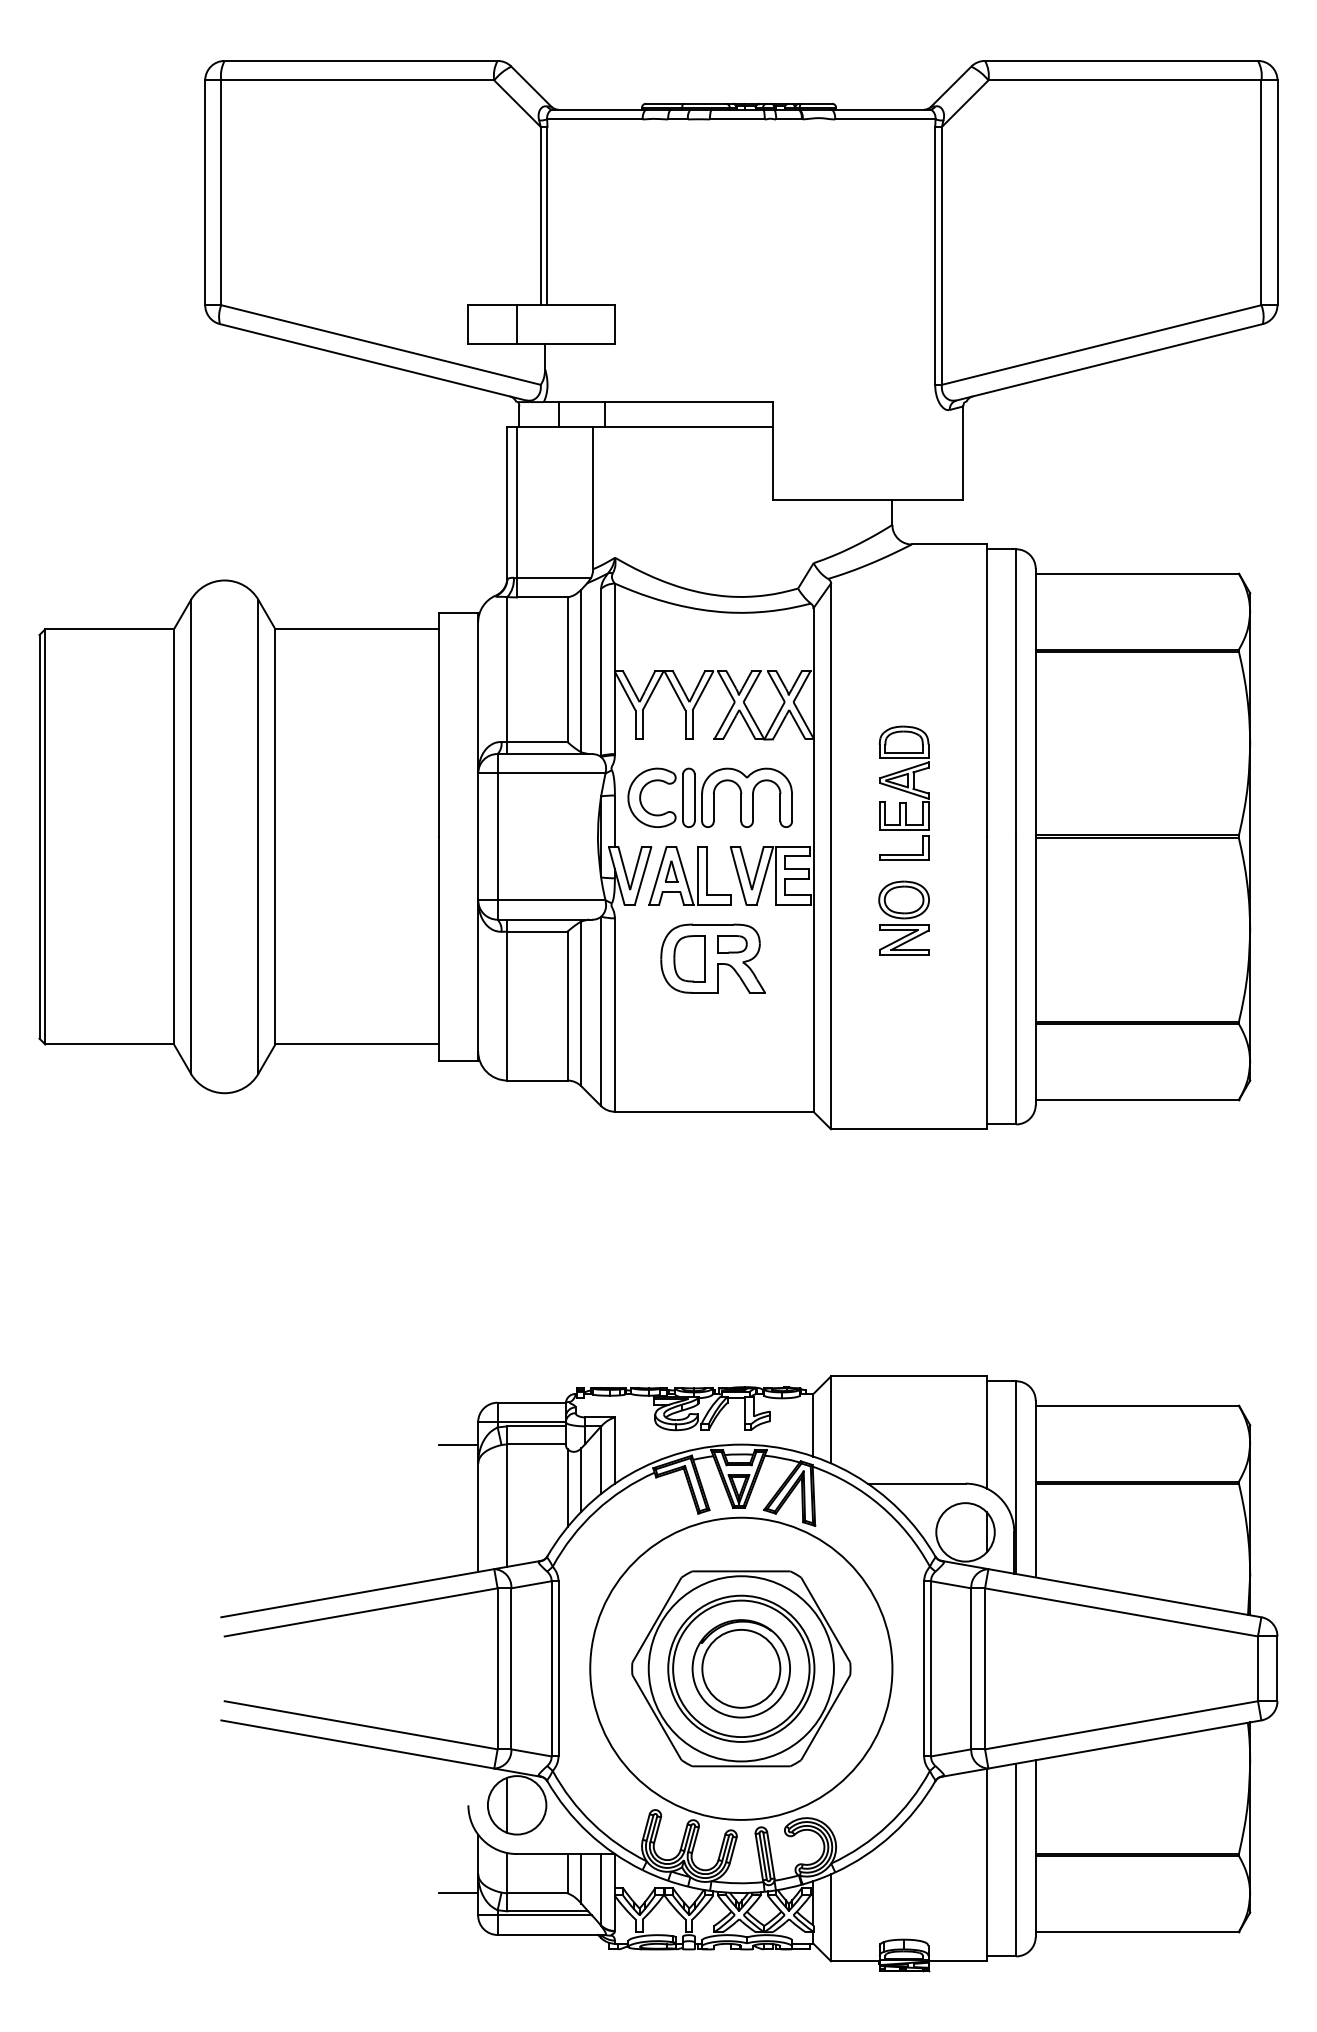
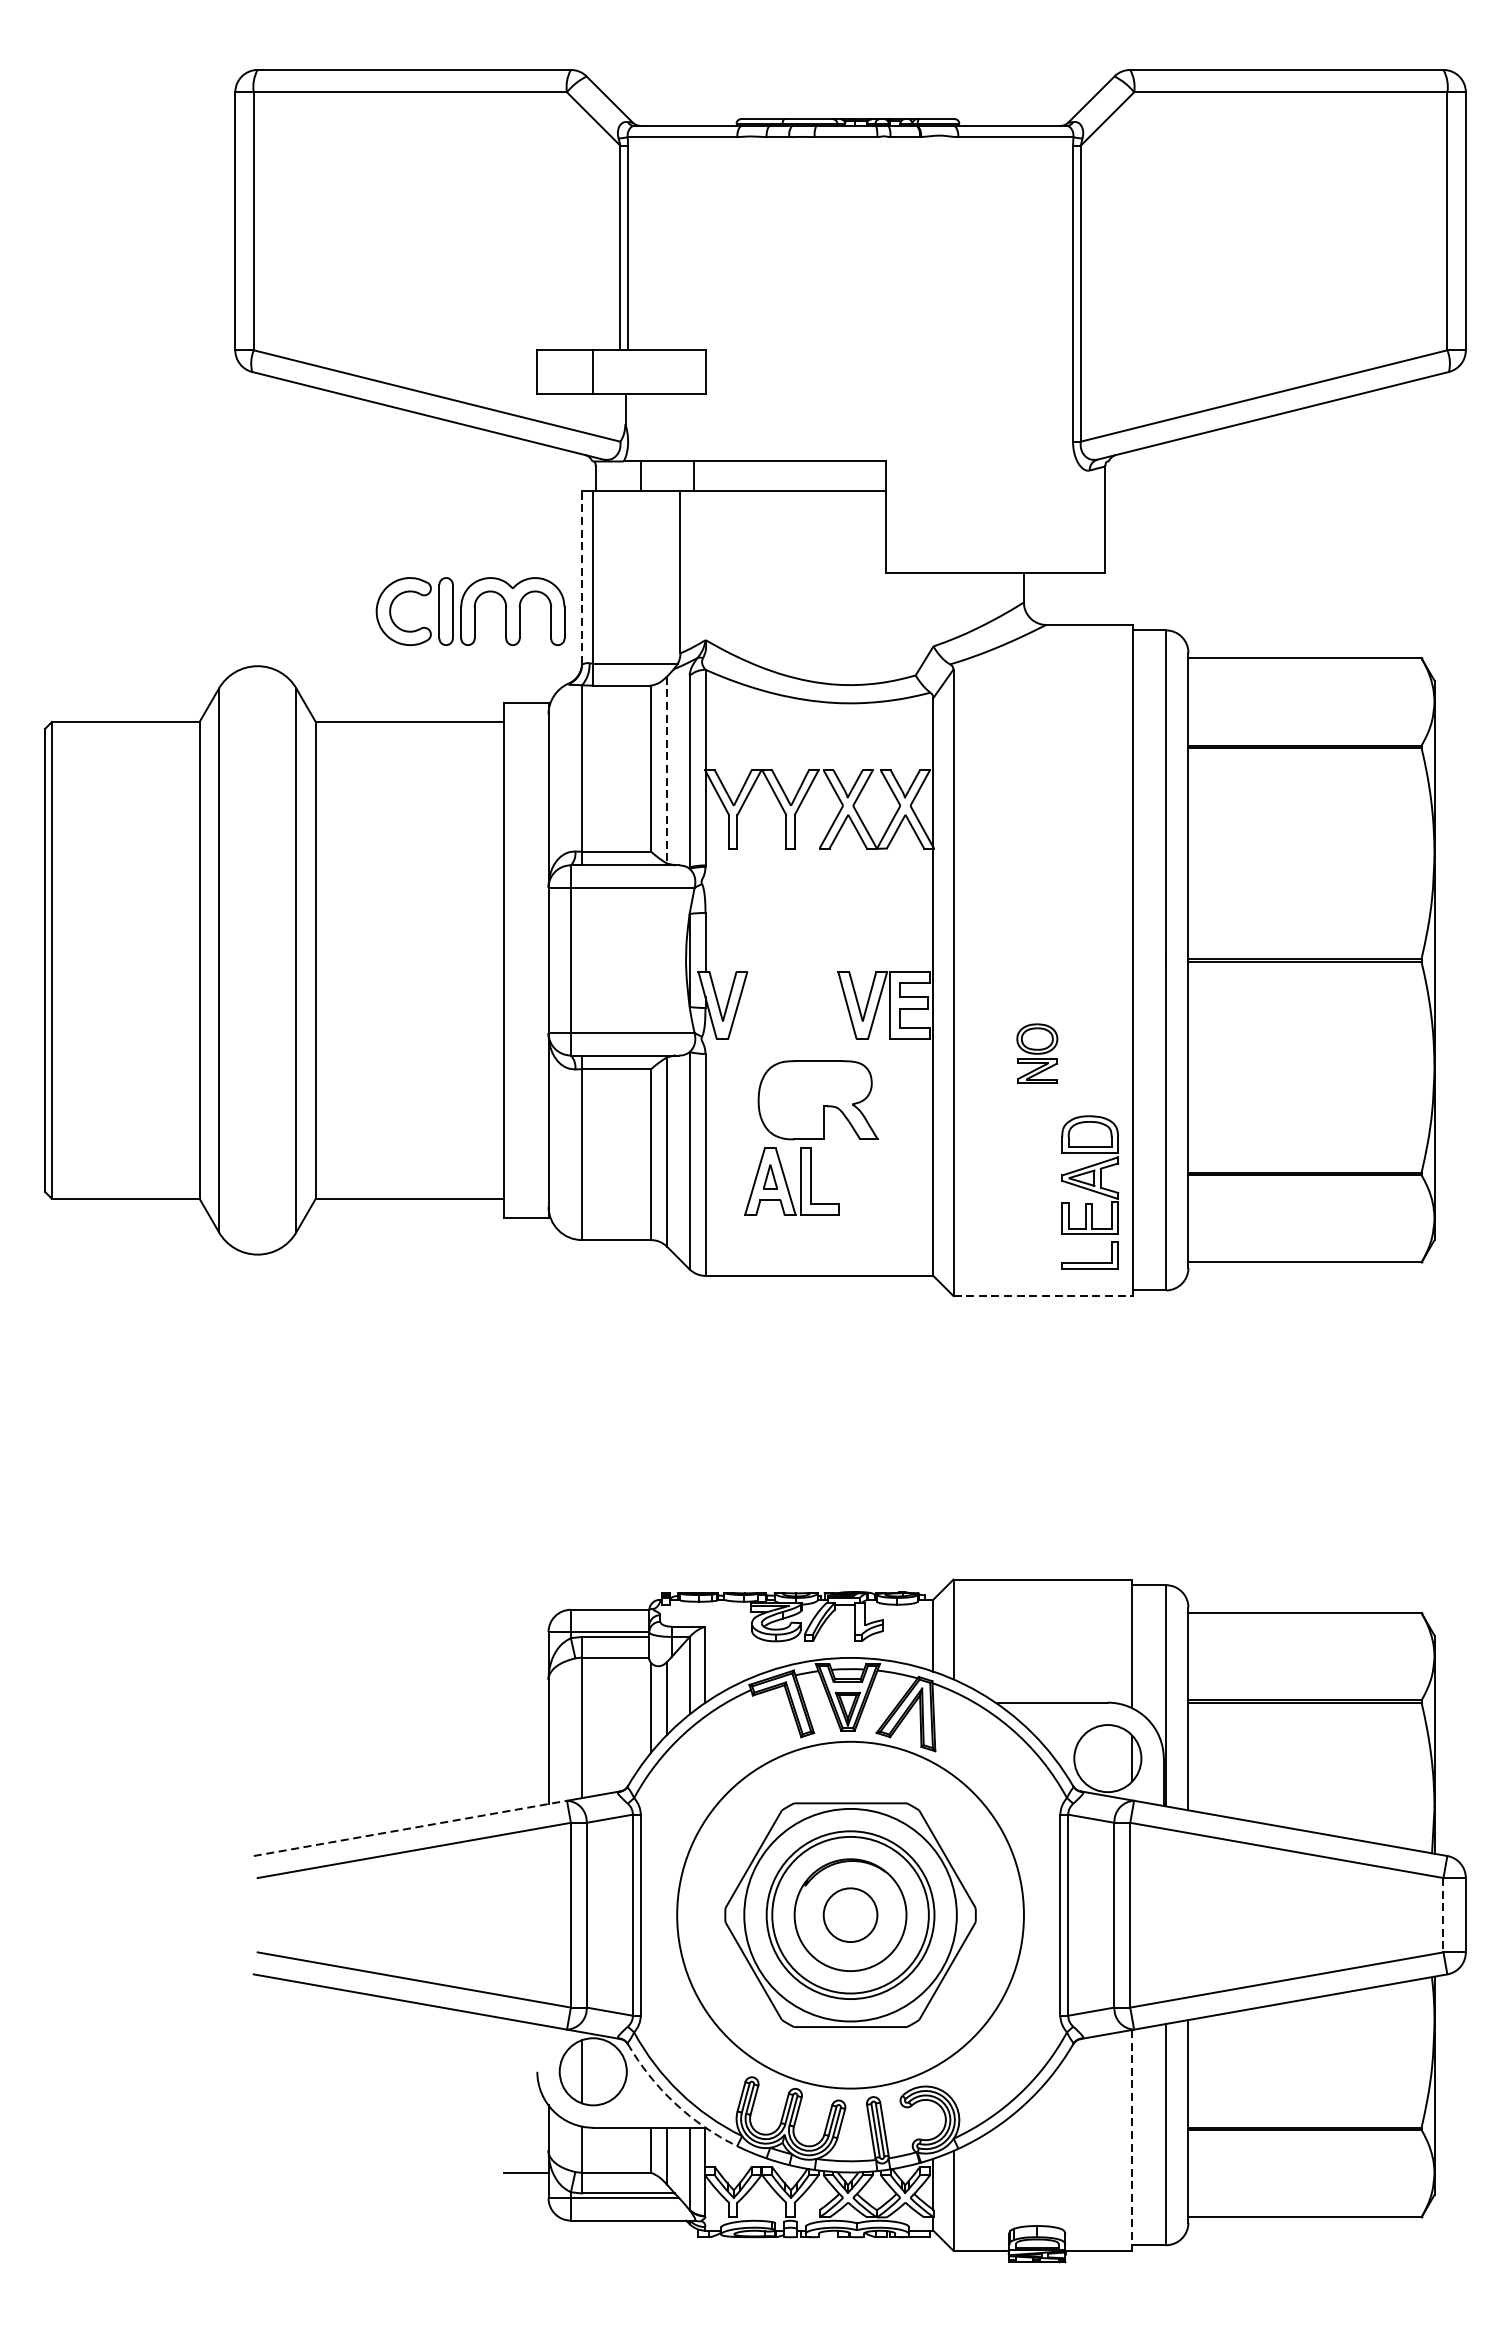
line: (507, 502) -> (582, 576), solid -> dashed
line: (581, 671) -> (667, 770), solid -> dashed
part: (903, 792) -> (1089, 1191), moved
part: (709, 797) -> (469, 611), moved
part: (689, 875) -> (791, 1181), moved
part: (903, 917) -> (1036, 1052), size x0.7
part: (732, 944) -> (840, 1083), removed
part: (689, 958) -> (791, 1100), removed
line: (909, 1129) -> (1043, 1296), solid -> dashed
line: (458, 1444) -> (525, 1657), removed
line: (357, 1593) -> (410, 1828), solid -> dashed
circle: (741, 1668) -> (850, 1914), size x0.6
line: (1257, 1669) -> (1442, 1915), solid -> dashed
arc: (588, 1832) -> (675, 2103), solid -> dashed
line: (986, 1865) -> (1131, 2140), solid -> dashed

